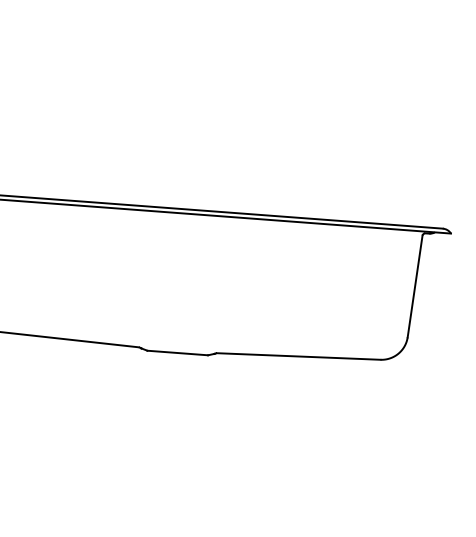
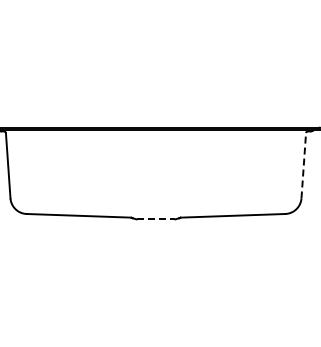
line: (414, 286) -> (303, 165), solid -> dashed
line: (178, 353) -> (156, 219), solid -> dashed

